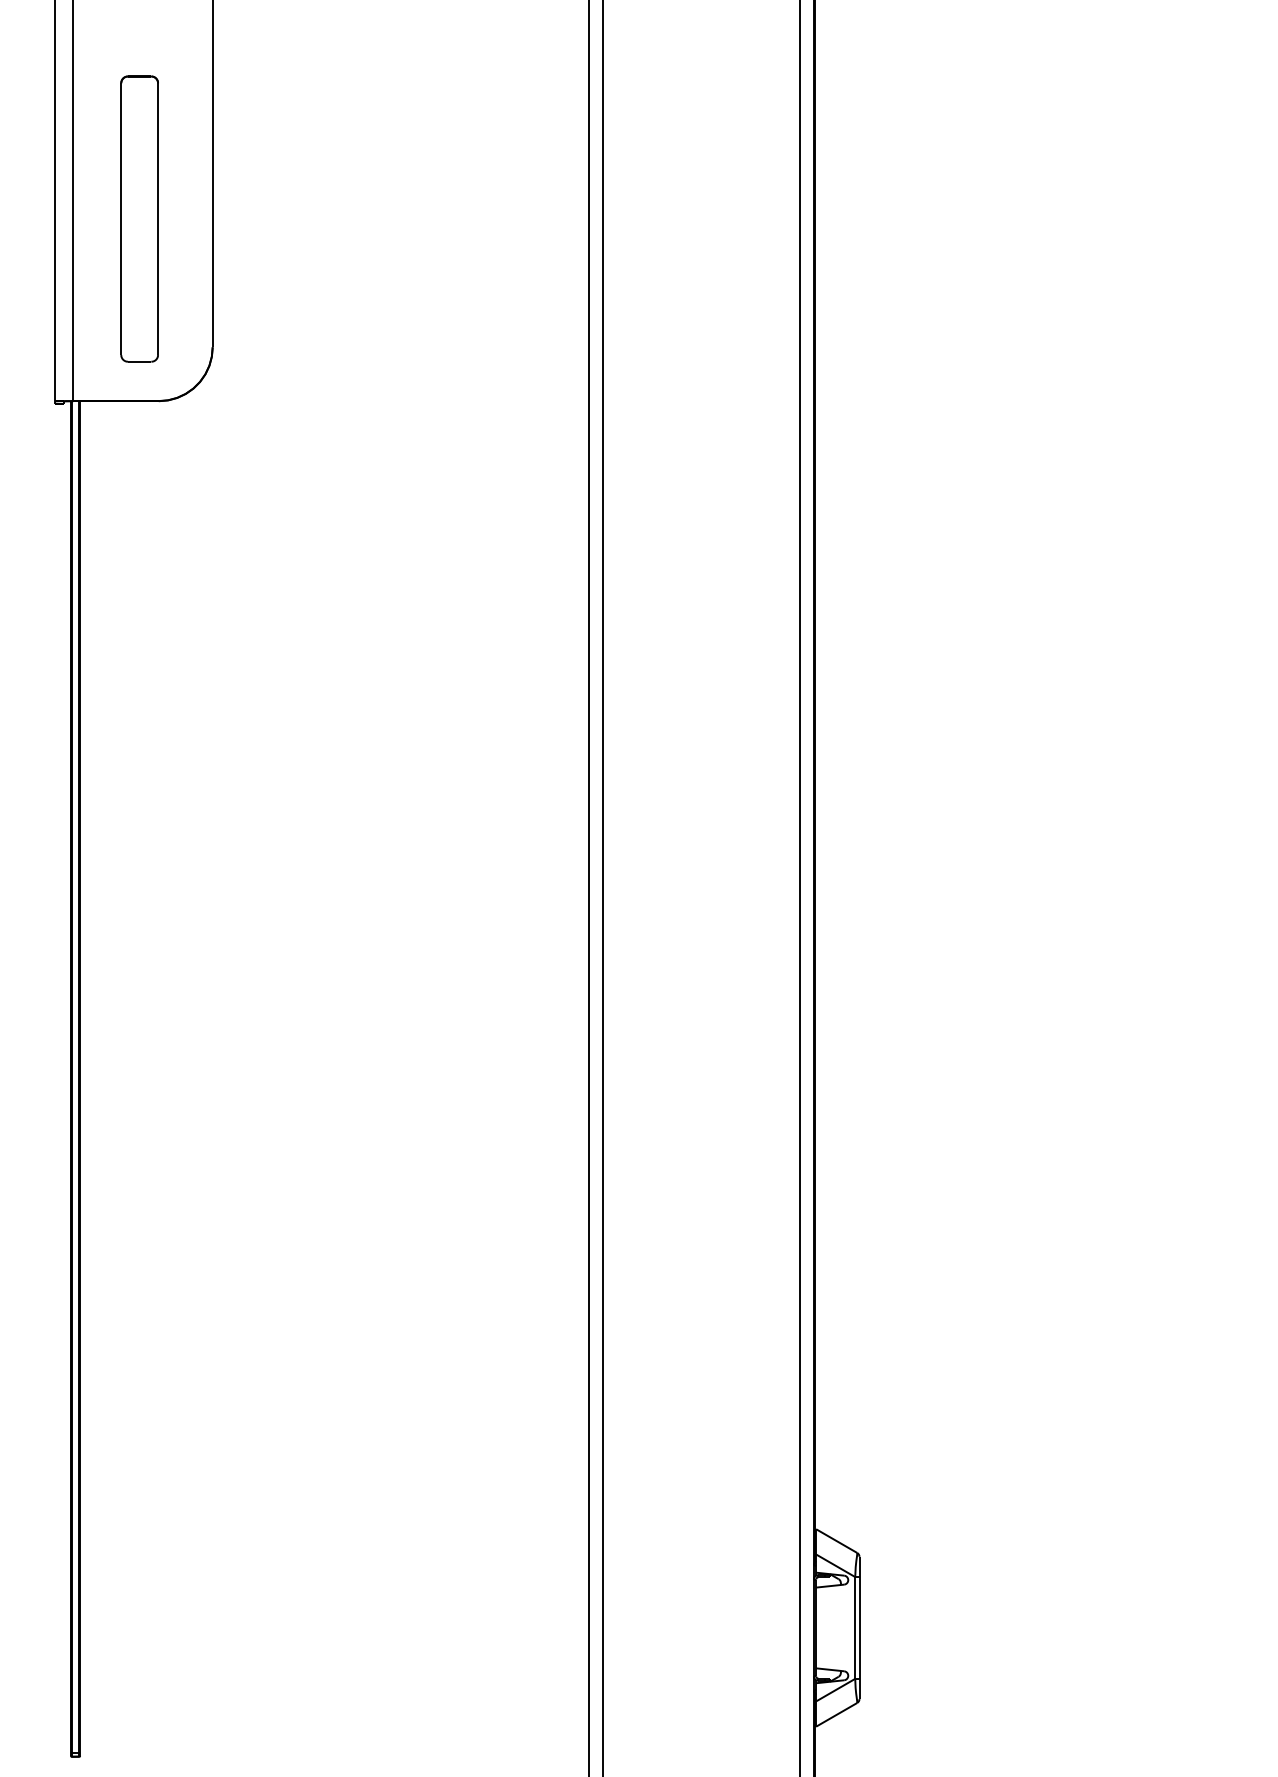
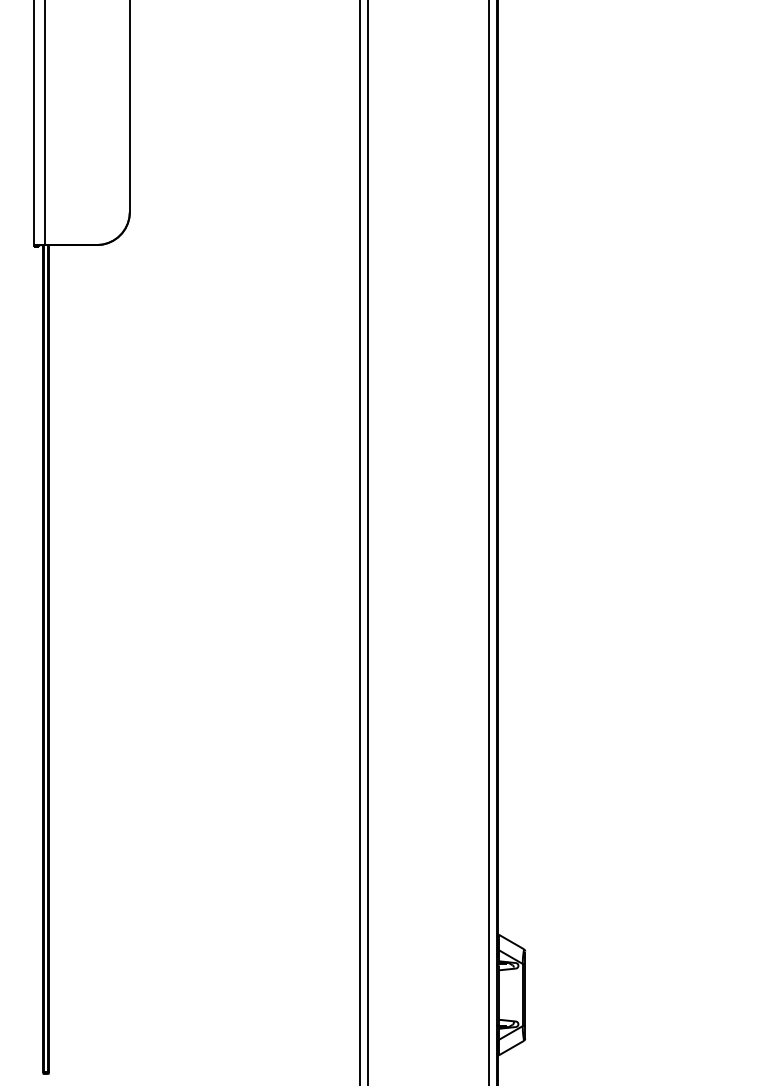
part: (140, 218) -> (85, 133), removed

